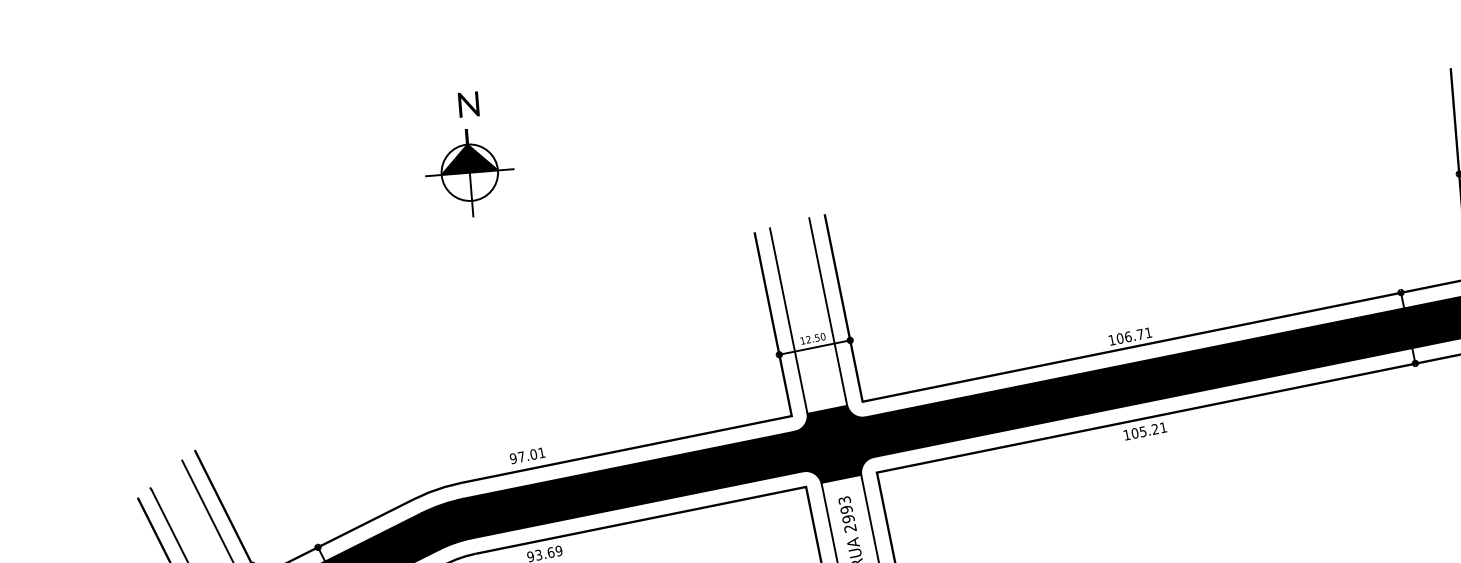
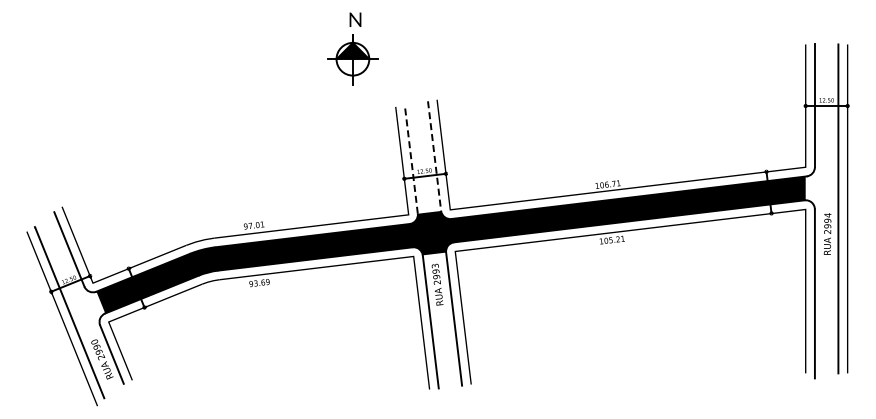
part: (467, 154) -> (352, 48), moved
line: (828, 312) -> (434, 156), solid -> dashed
line: (788, 320) -> (411, 159), solid -> dashed

